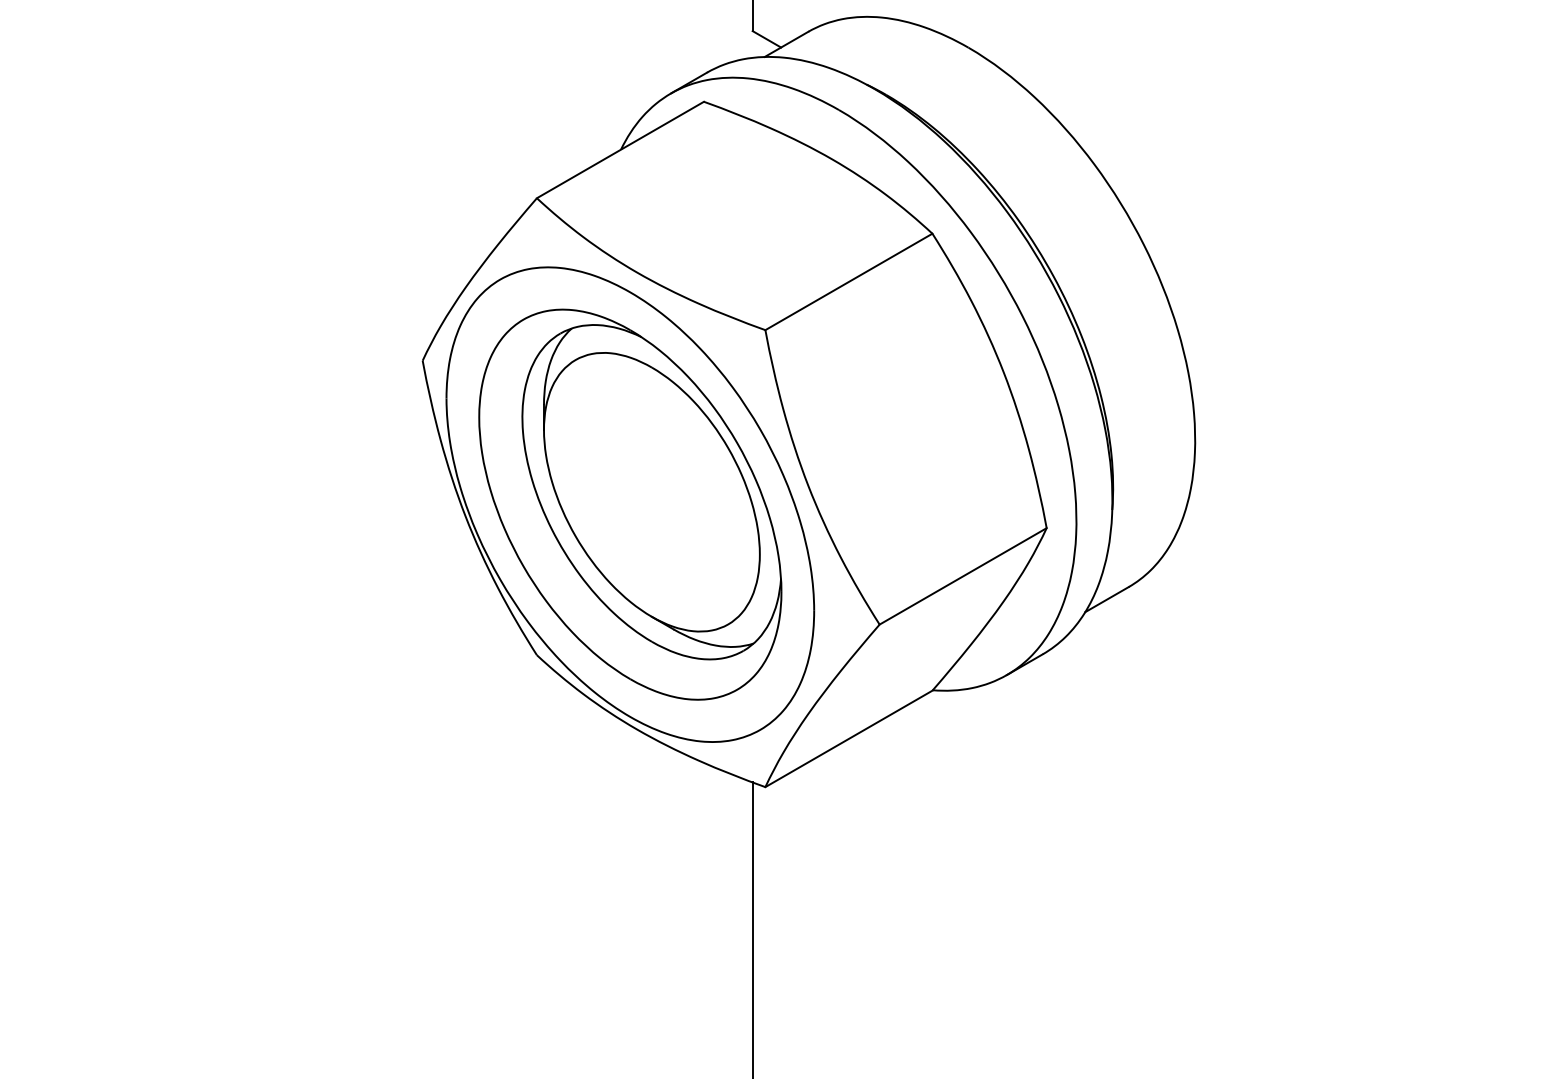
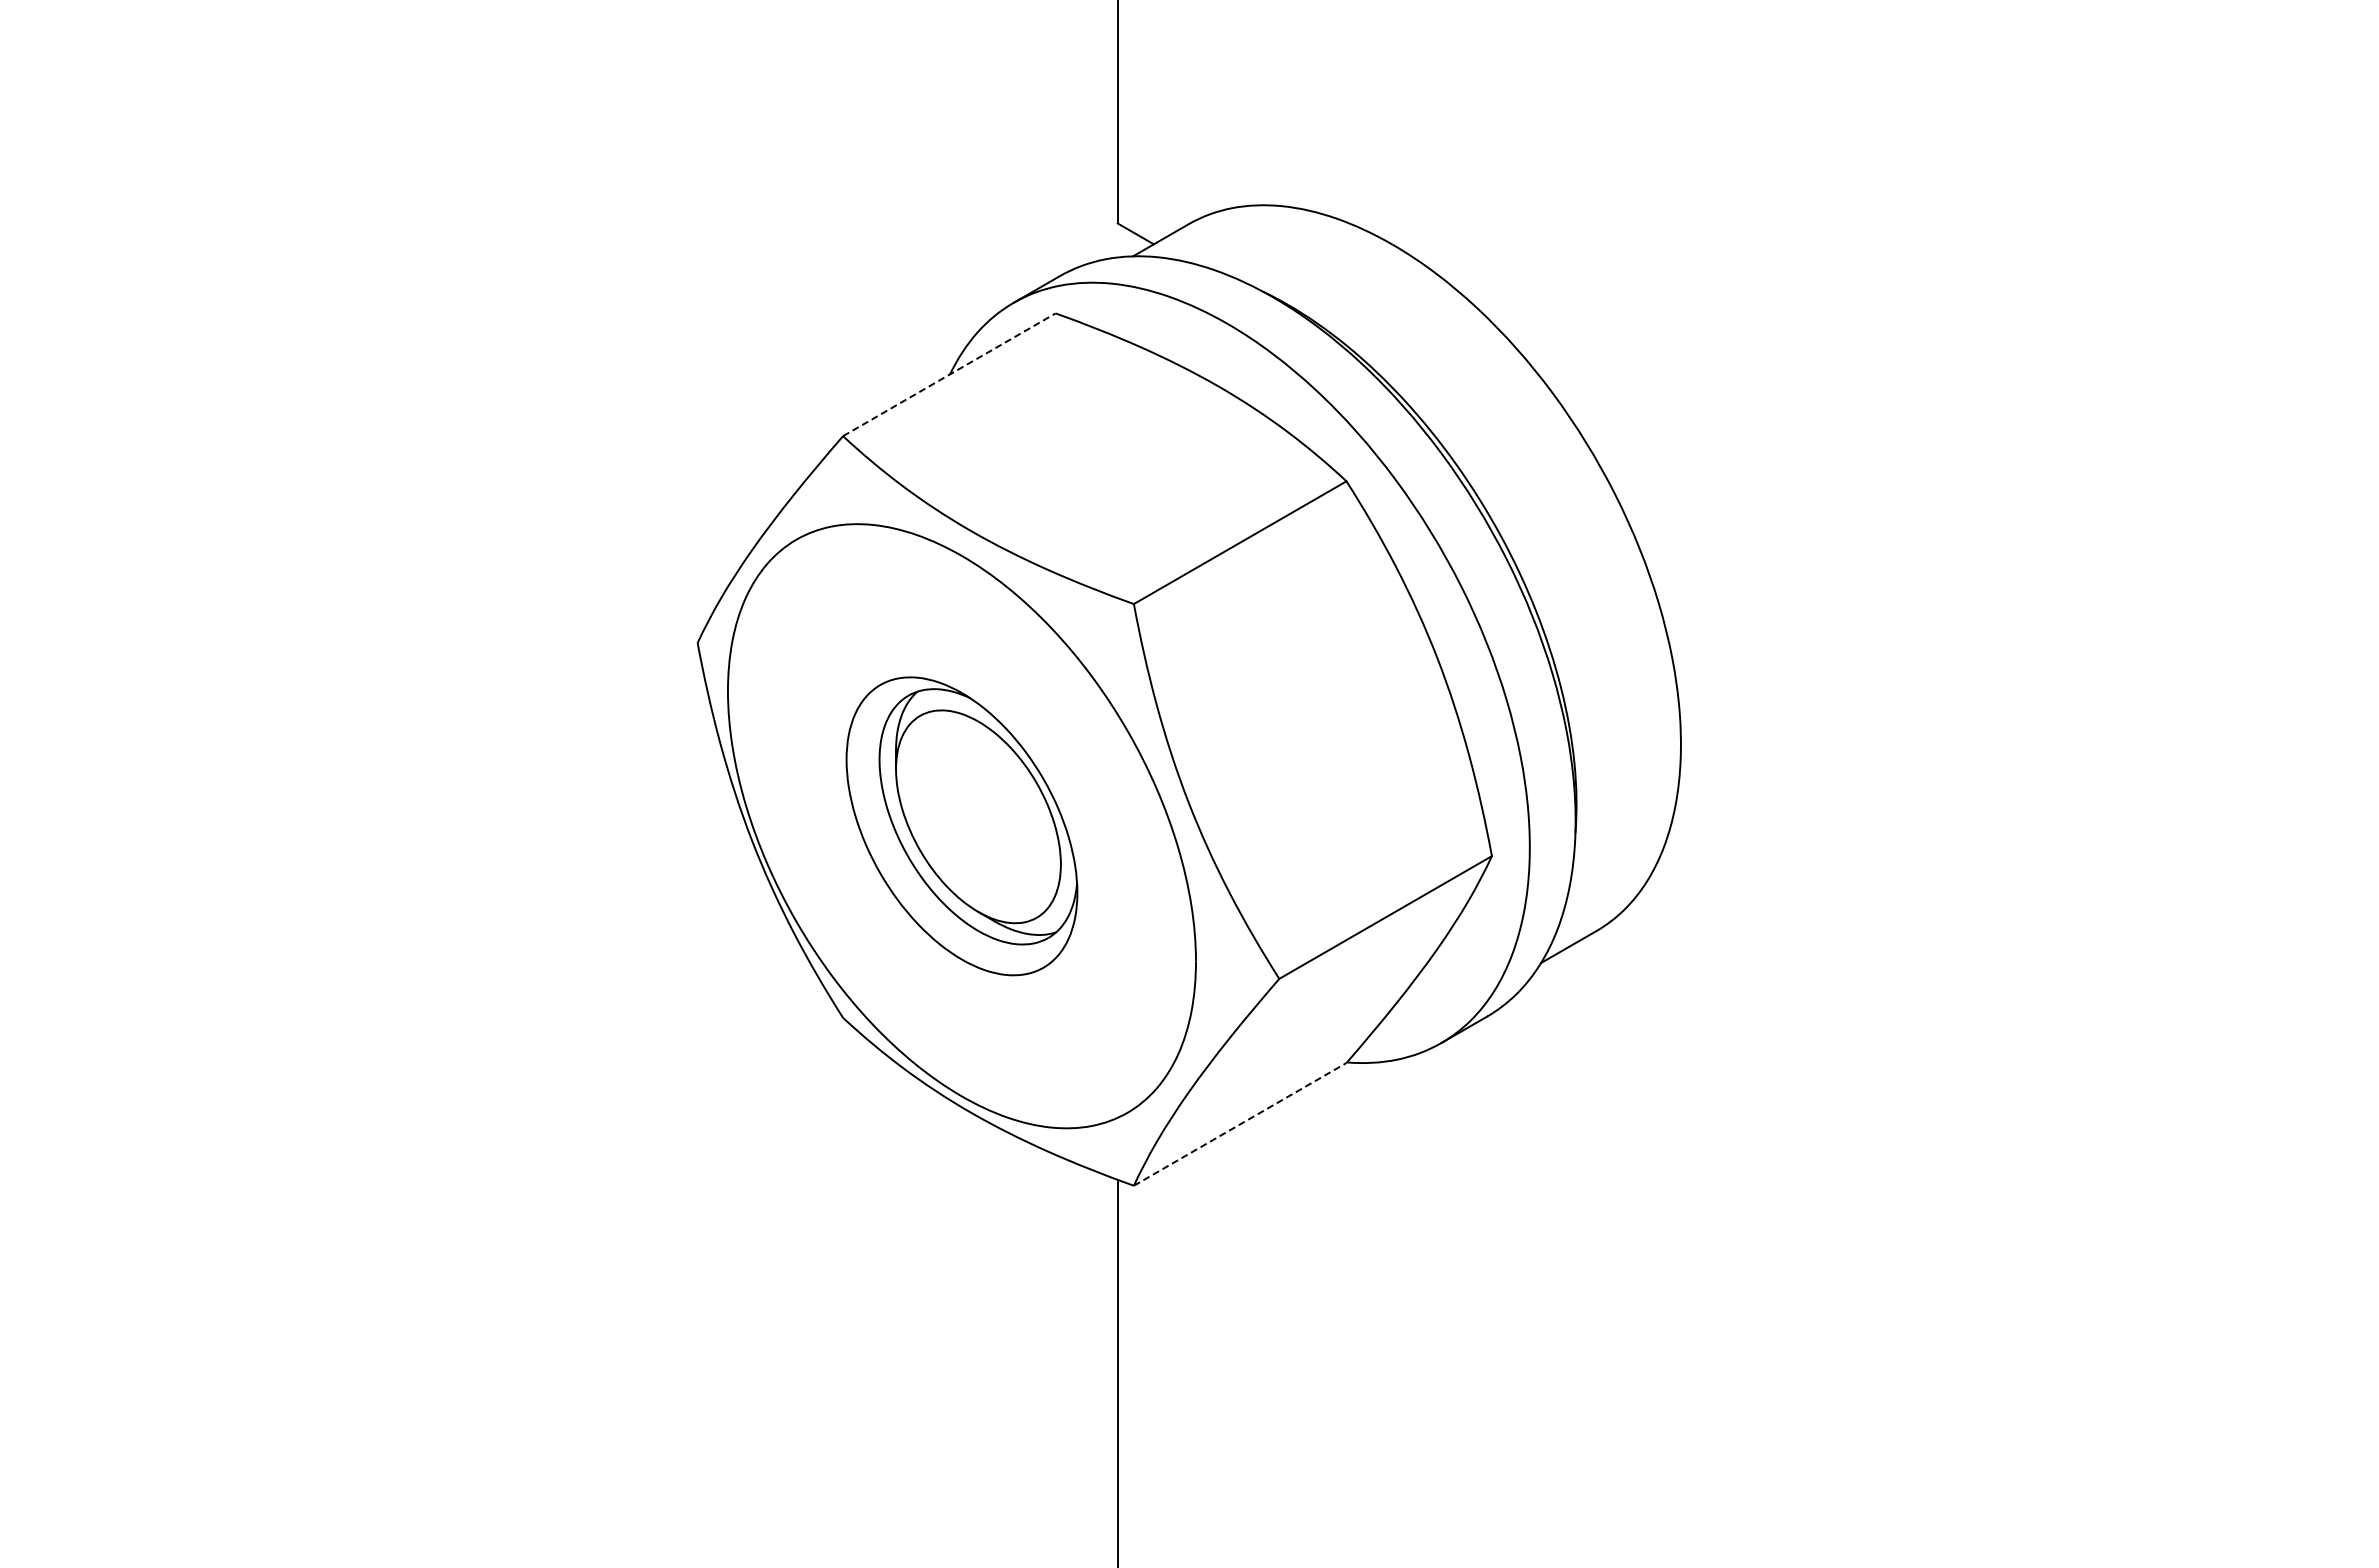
line: (620, 149) -> (949, 374), solid -> dashed
part: (629, 504) -> (961, 826), size x0.6
line: (849, 739) -> (1240, 1124), solid -> dashed

